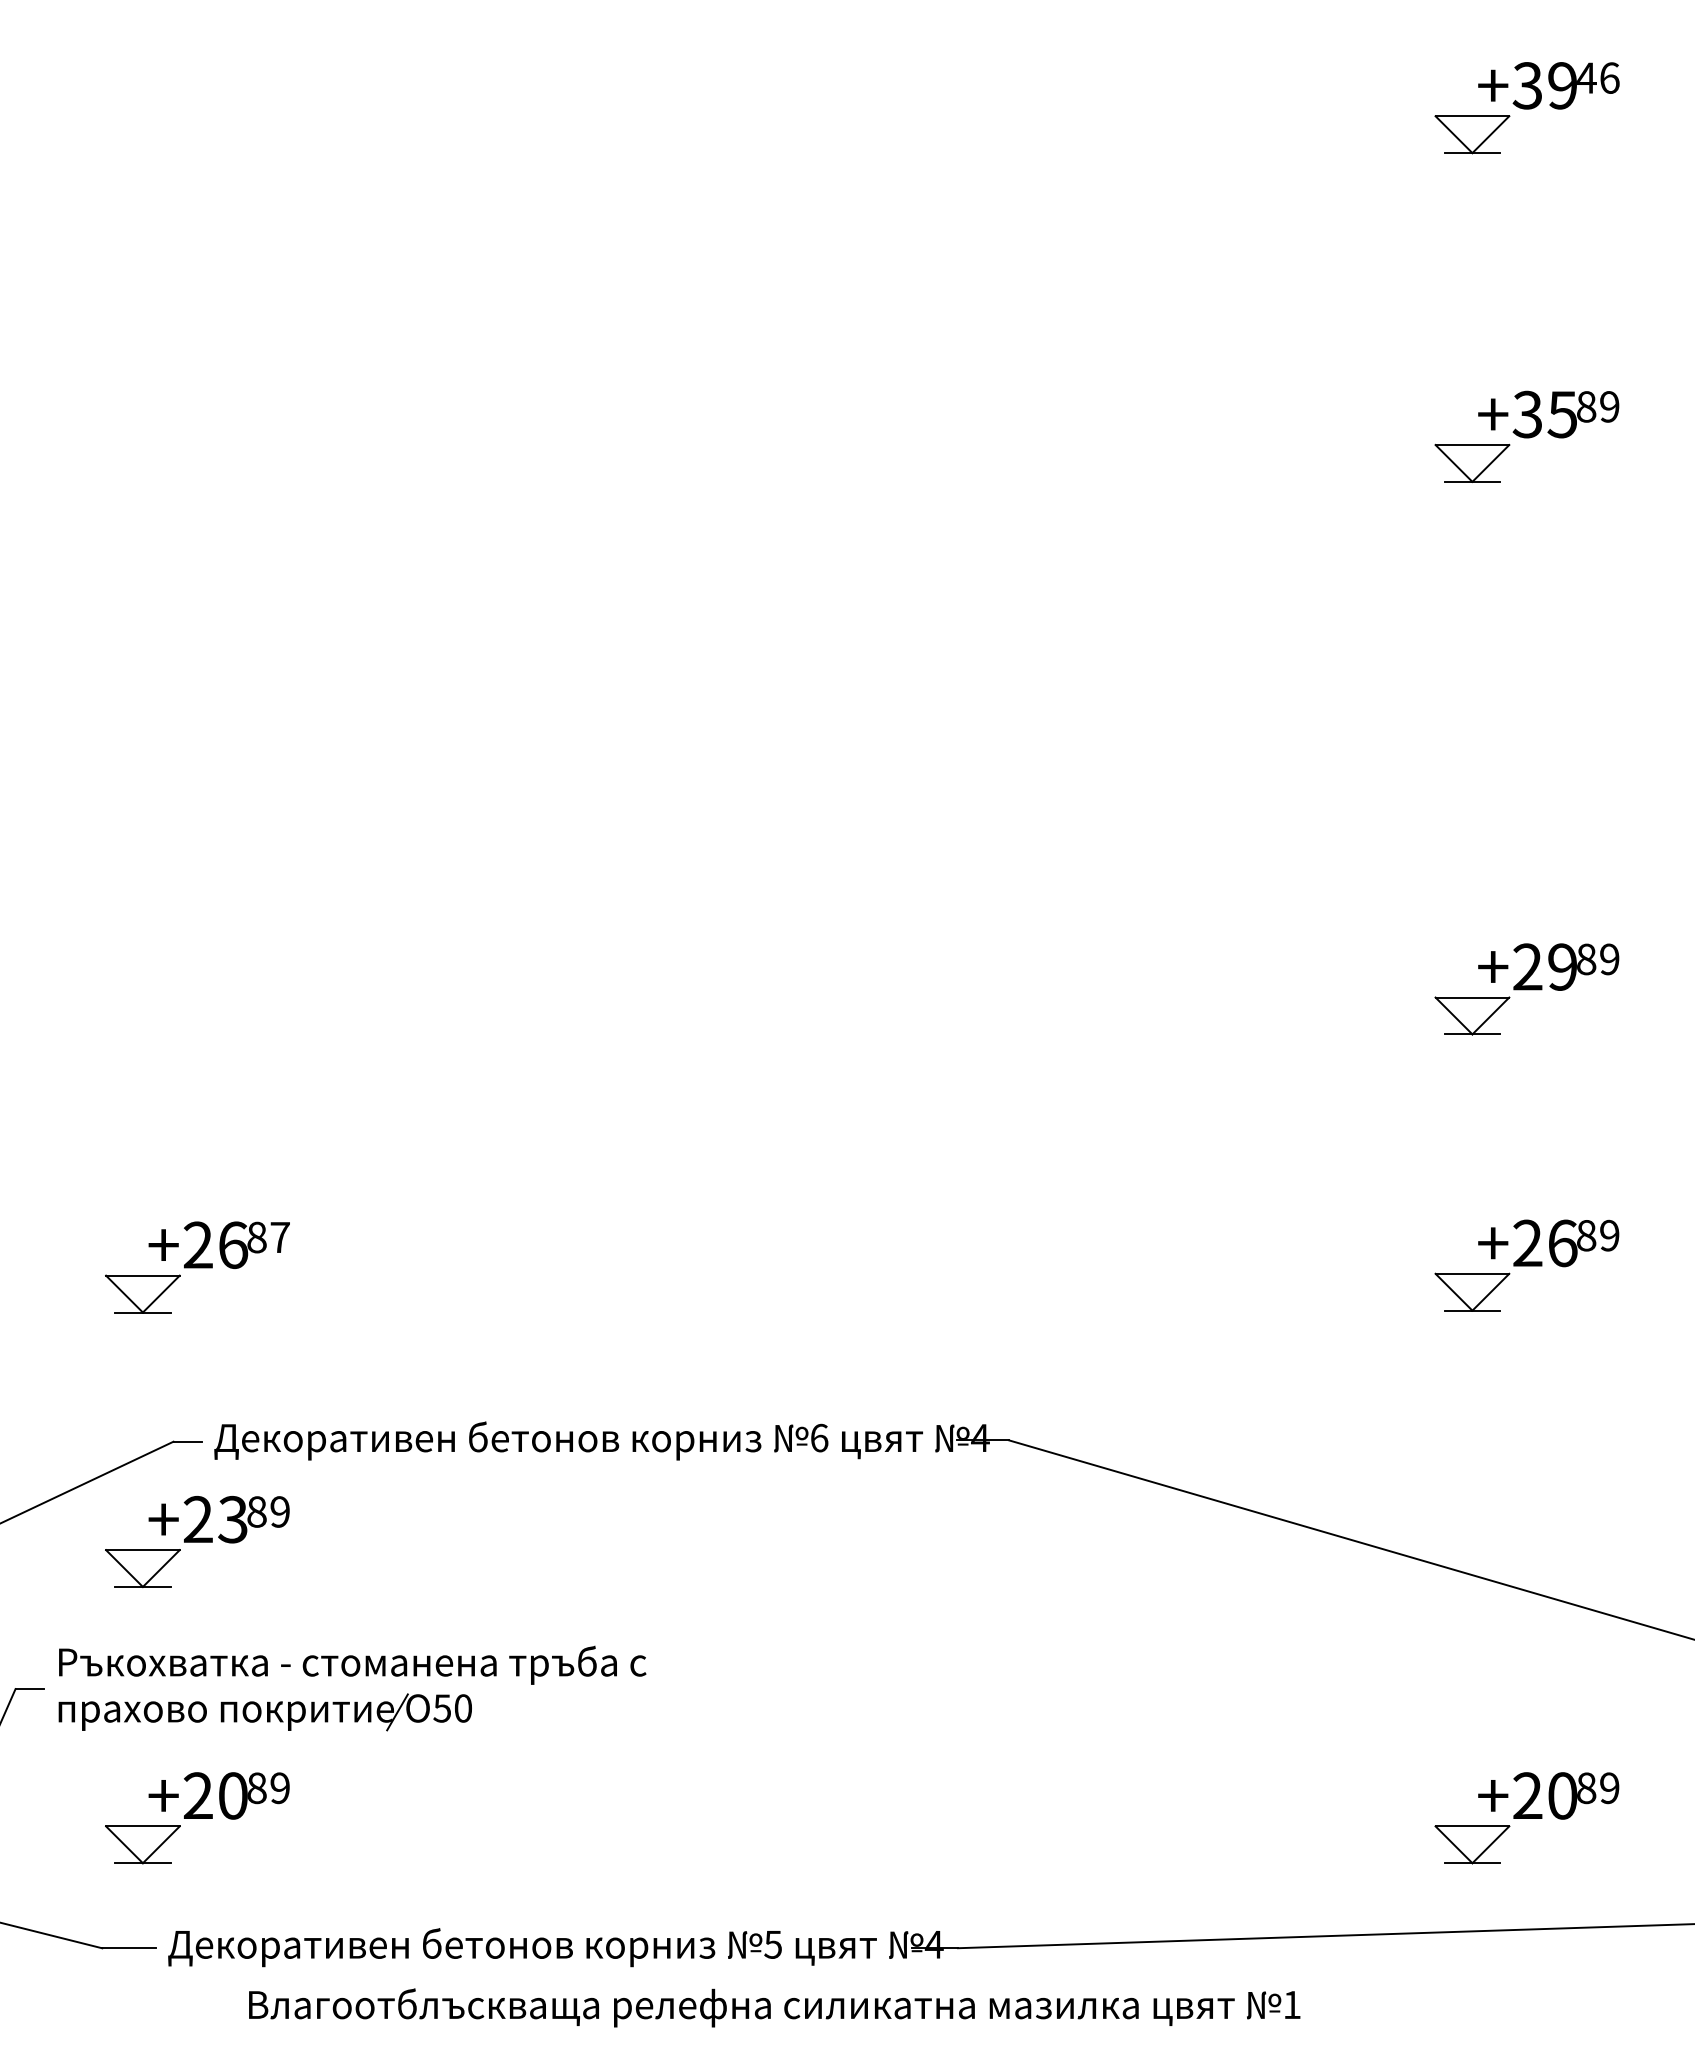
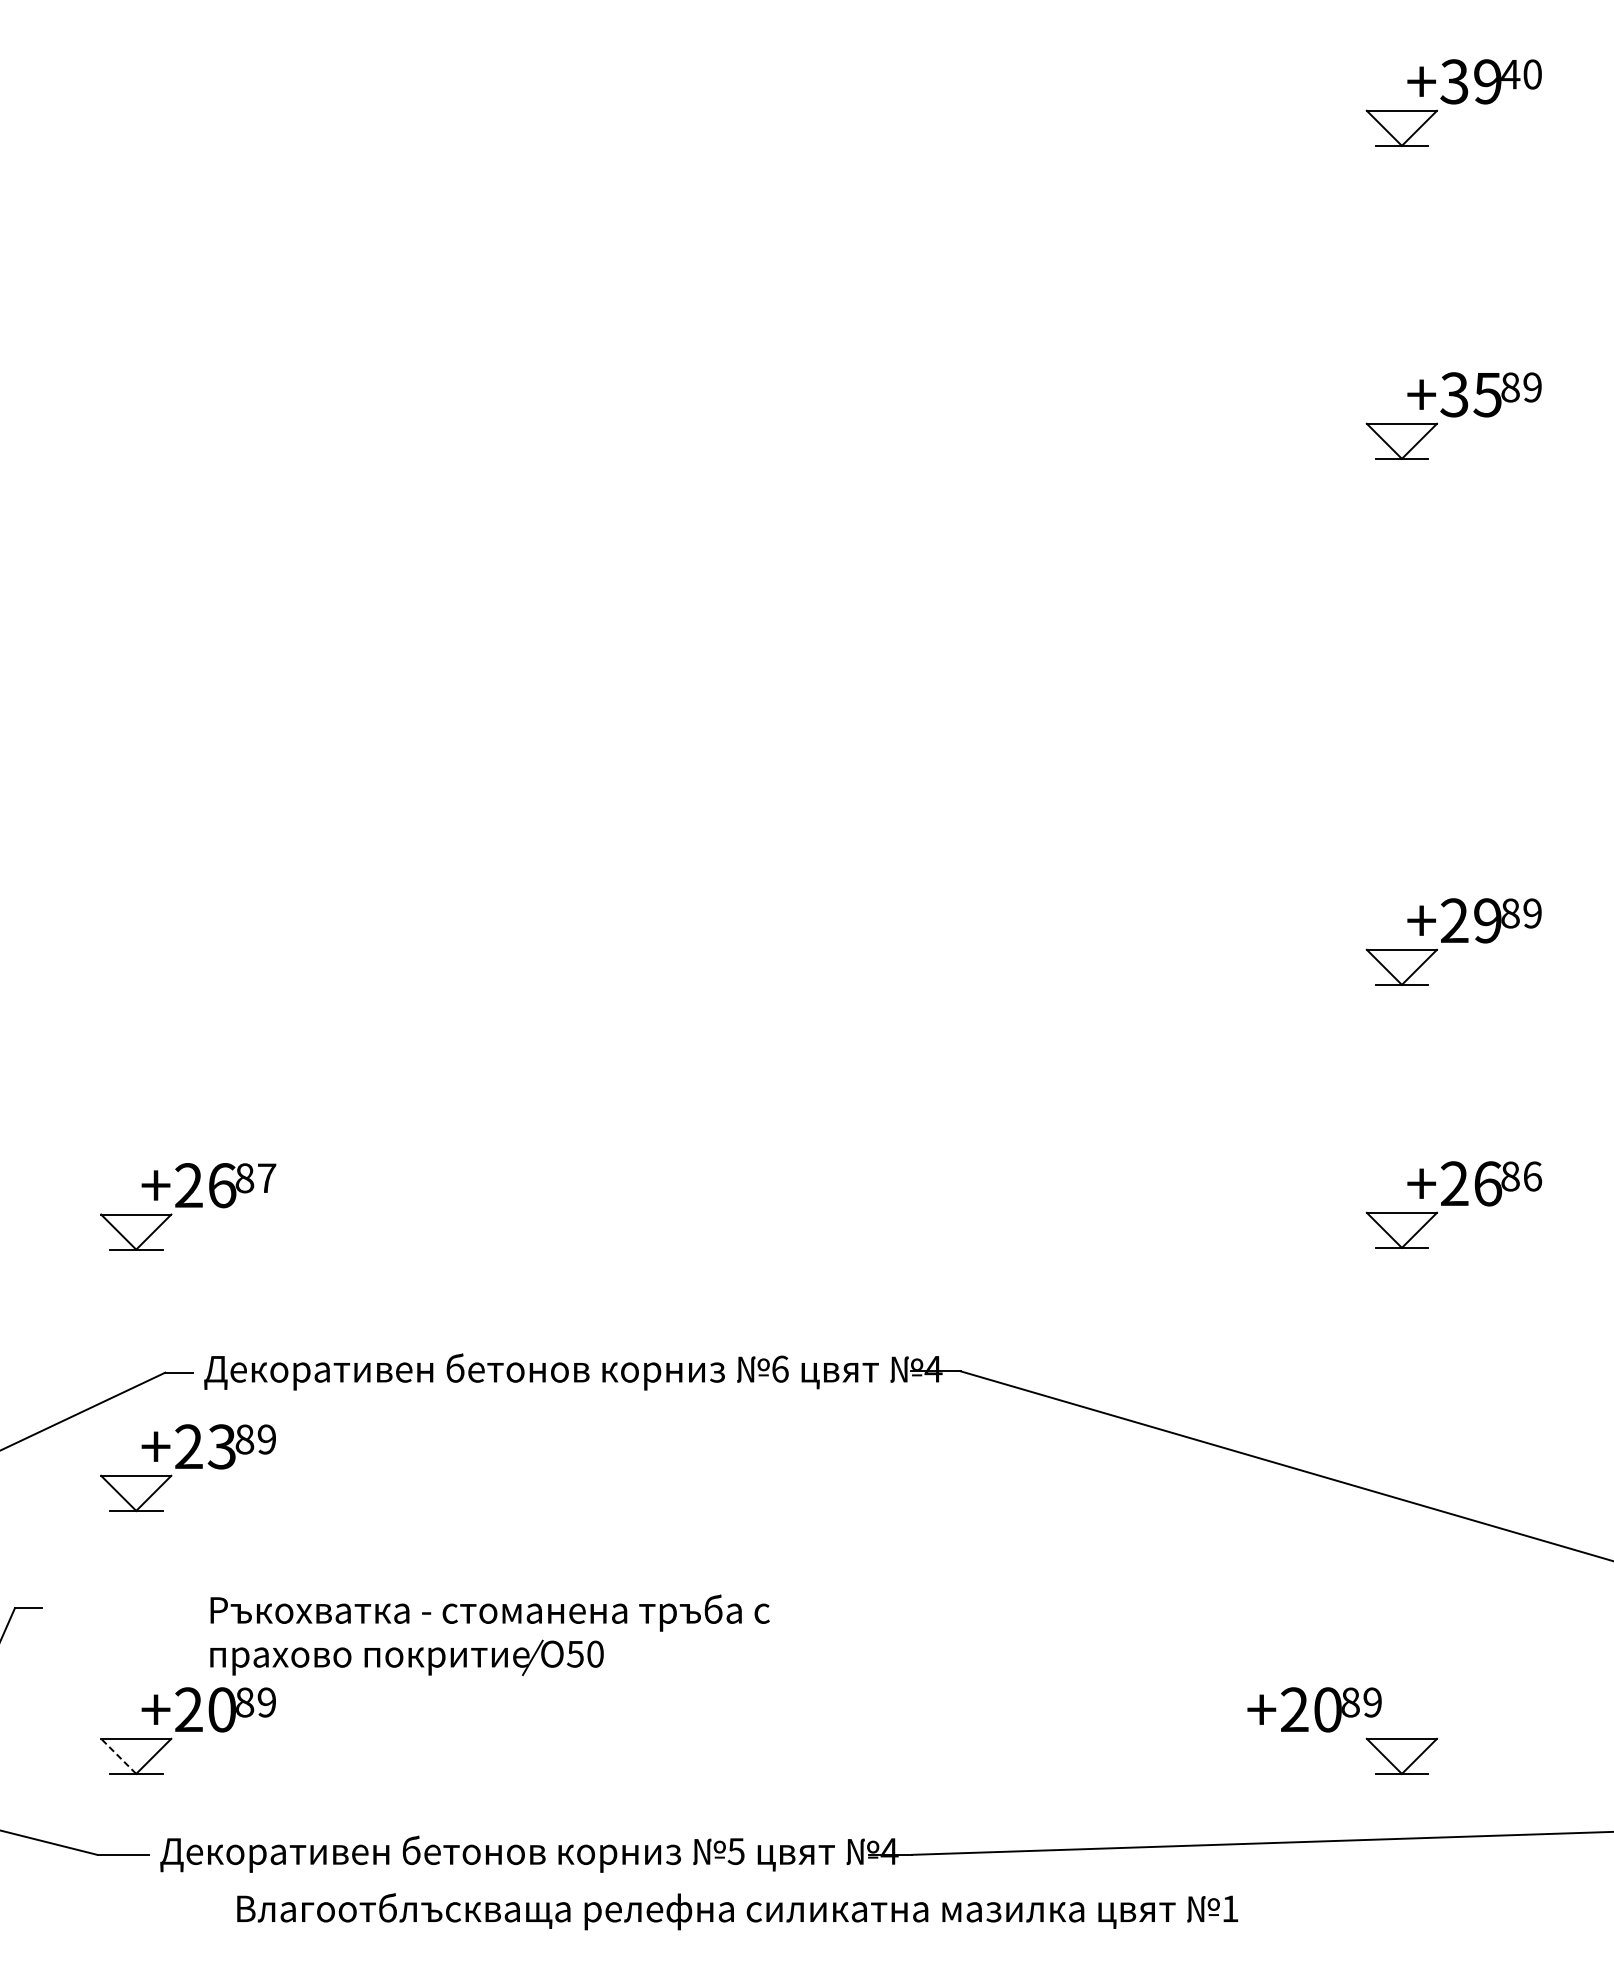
text: (1609, 77) -> (1532, 73), 46 -> 40
text: (1609, 1235) -> (1532, 1176), 89 -> 86
part: (352, 1676) -> (489, 1623), moved
text: (1548, 1795) -> (1314, 1709), moved
line: (124, 1844) -> (118, 1756), solid -> dashed

